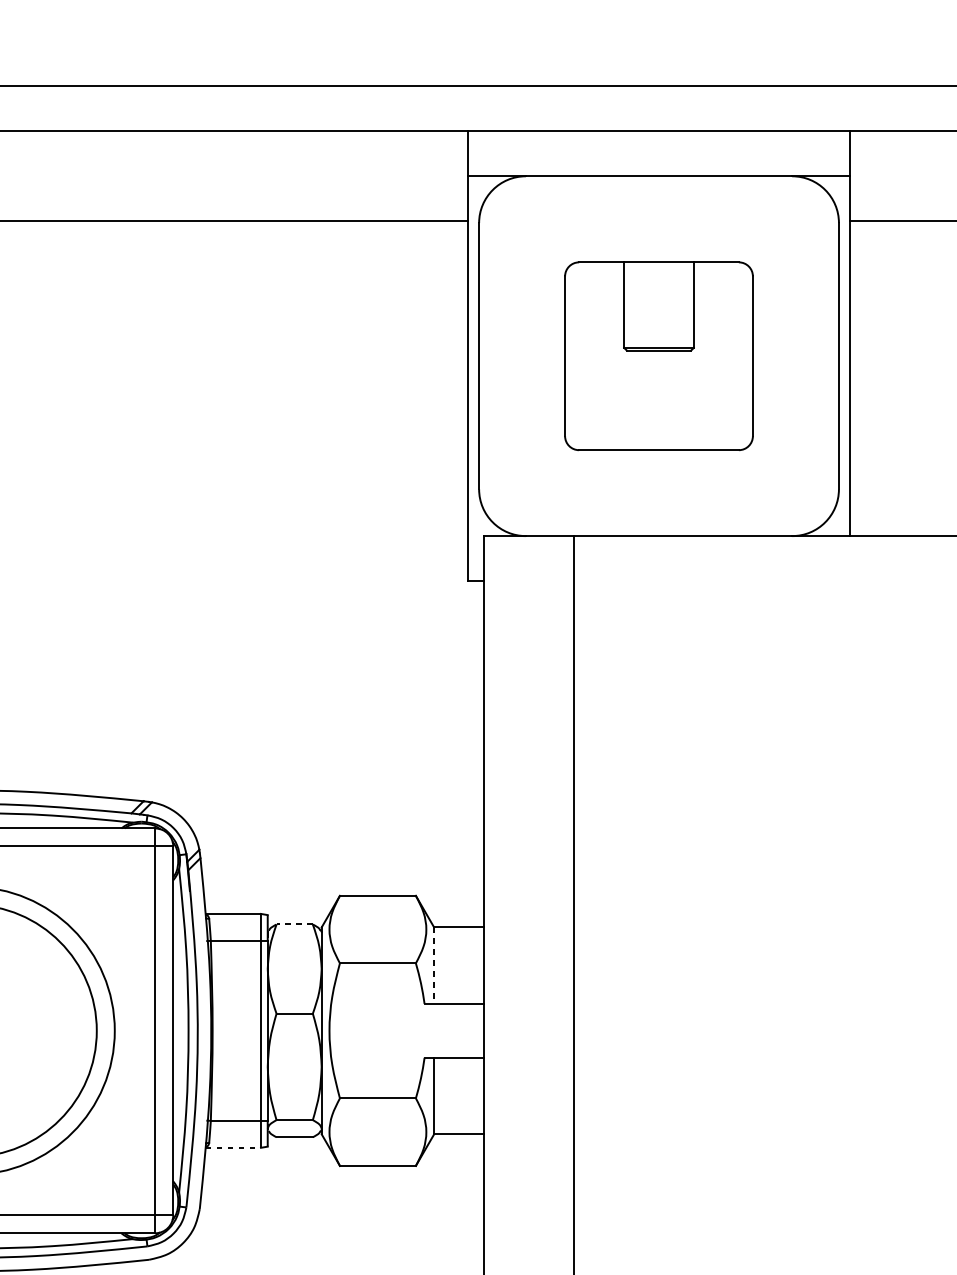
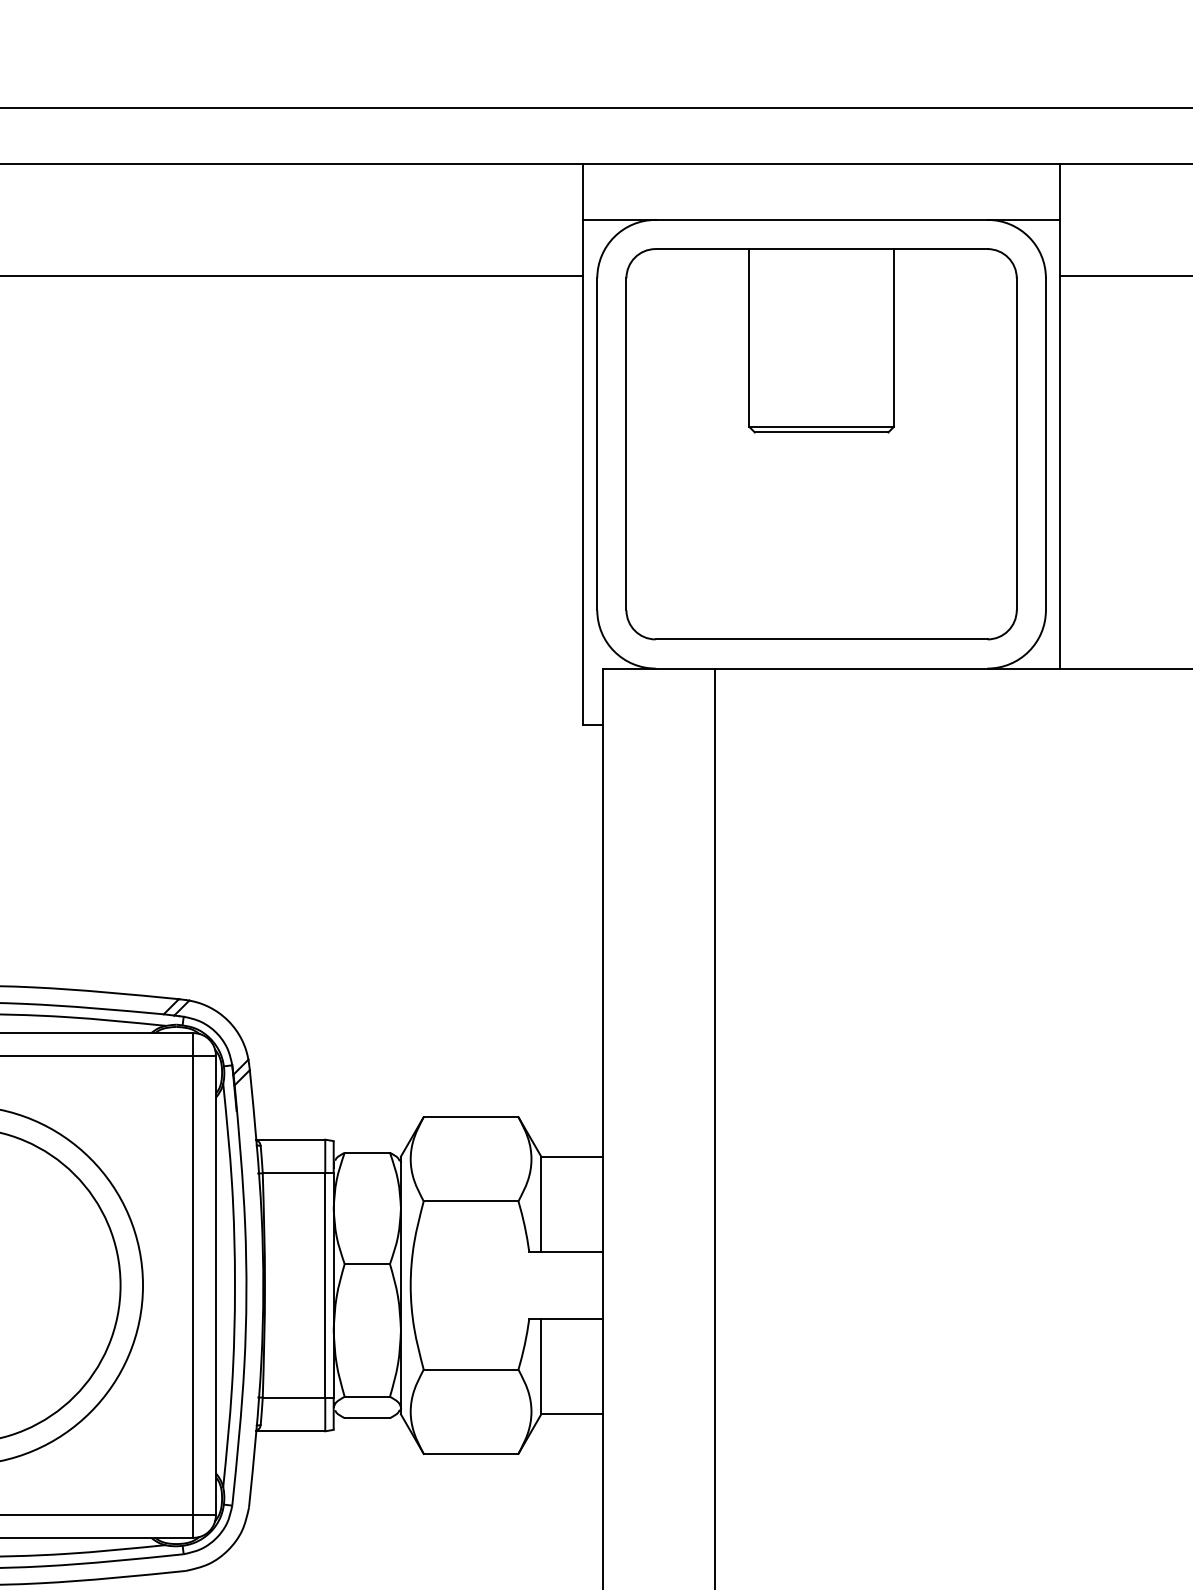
part: (658, 356) -> (821, 444), size x1.67
line: (294, 924) -> (367, 1152), dashed -> solid
line: (434, 965) -> (541, 1204), dashed -> solid
line: (233, 1147) -> (290, 1431), dashed -> solid

